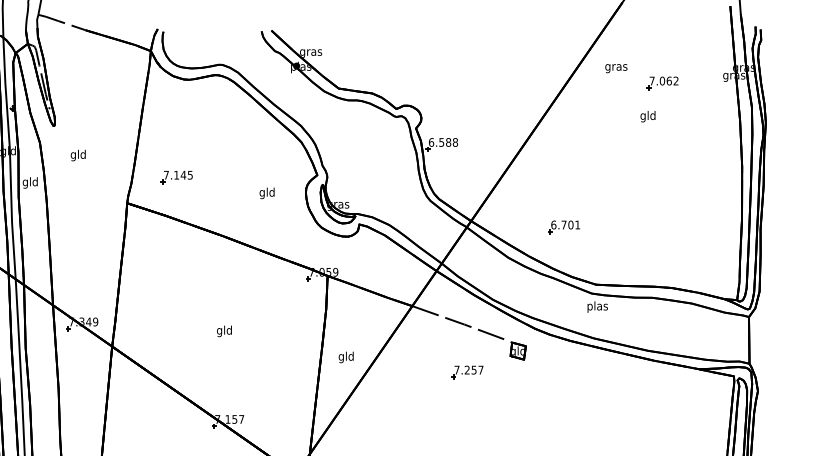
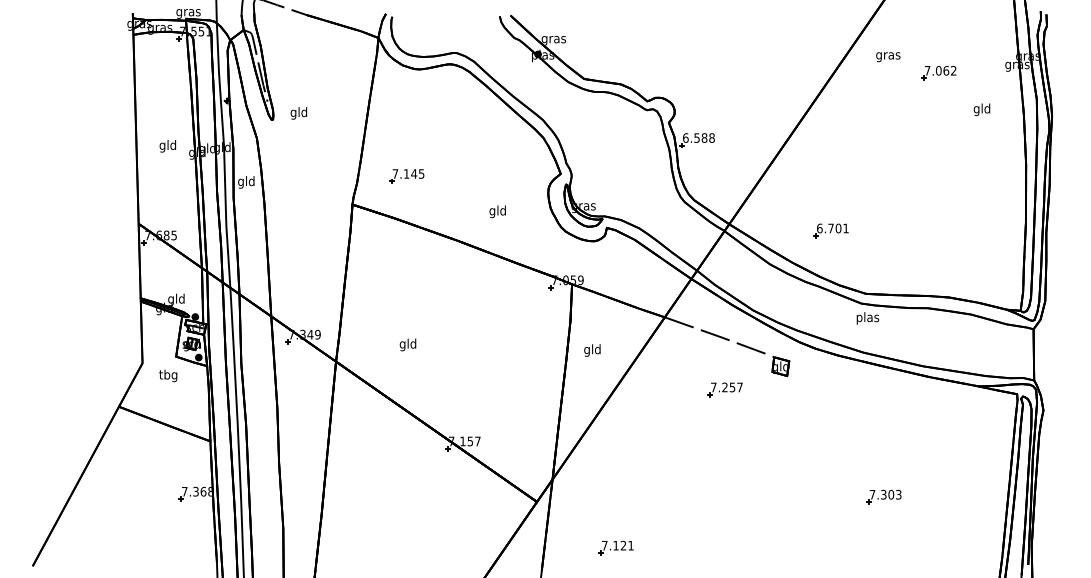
text: (647, 116) -> (981, 109), moved
text: (77, 155) -> (298, 113), moved
text: (266, 193) -> (497, 211), moved
text: (223, 330) -> (407, 344), moved
text: (346, 357) -> (592, 350), moved

